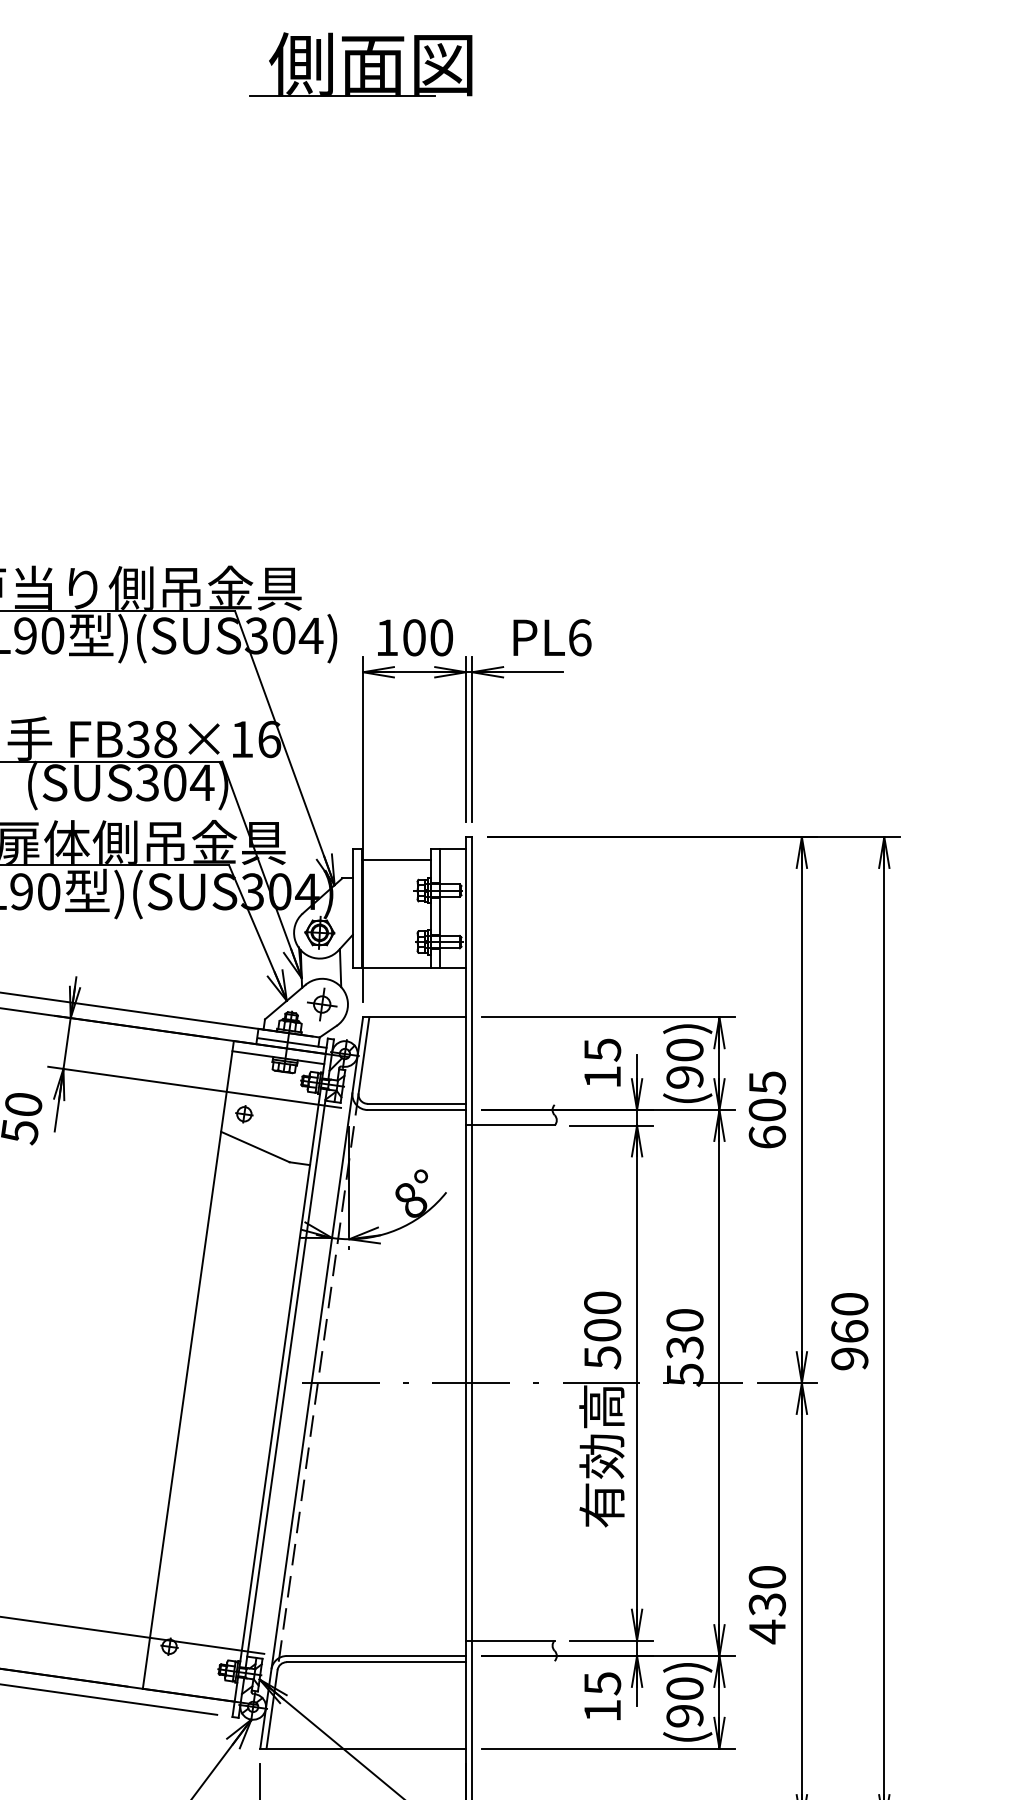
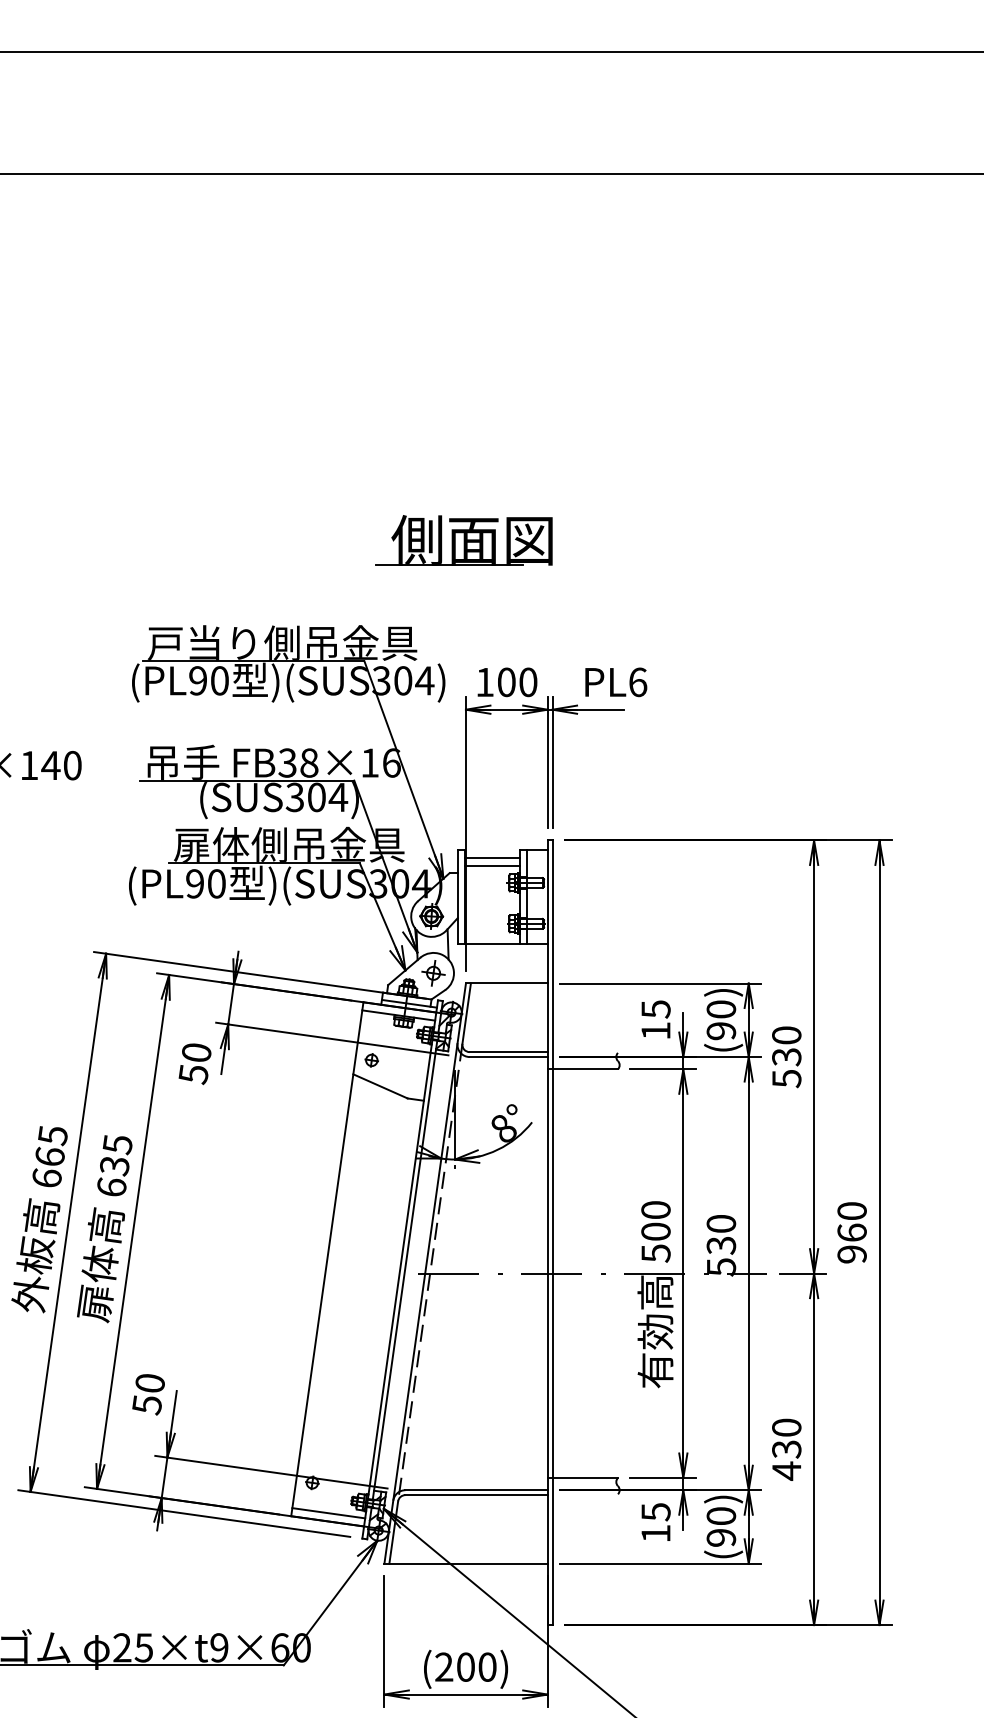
part: (359, 64) -> (463, 540), moved
line: (396, 868) -> (492, 865), added
text: (767, 1110) -> (786, 1057), 605 -> 530
line: (189, 1685) -> (328, 1513), added

